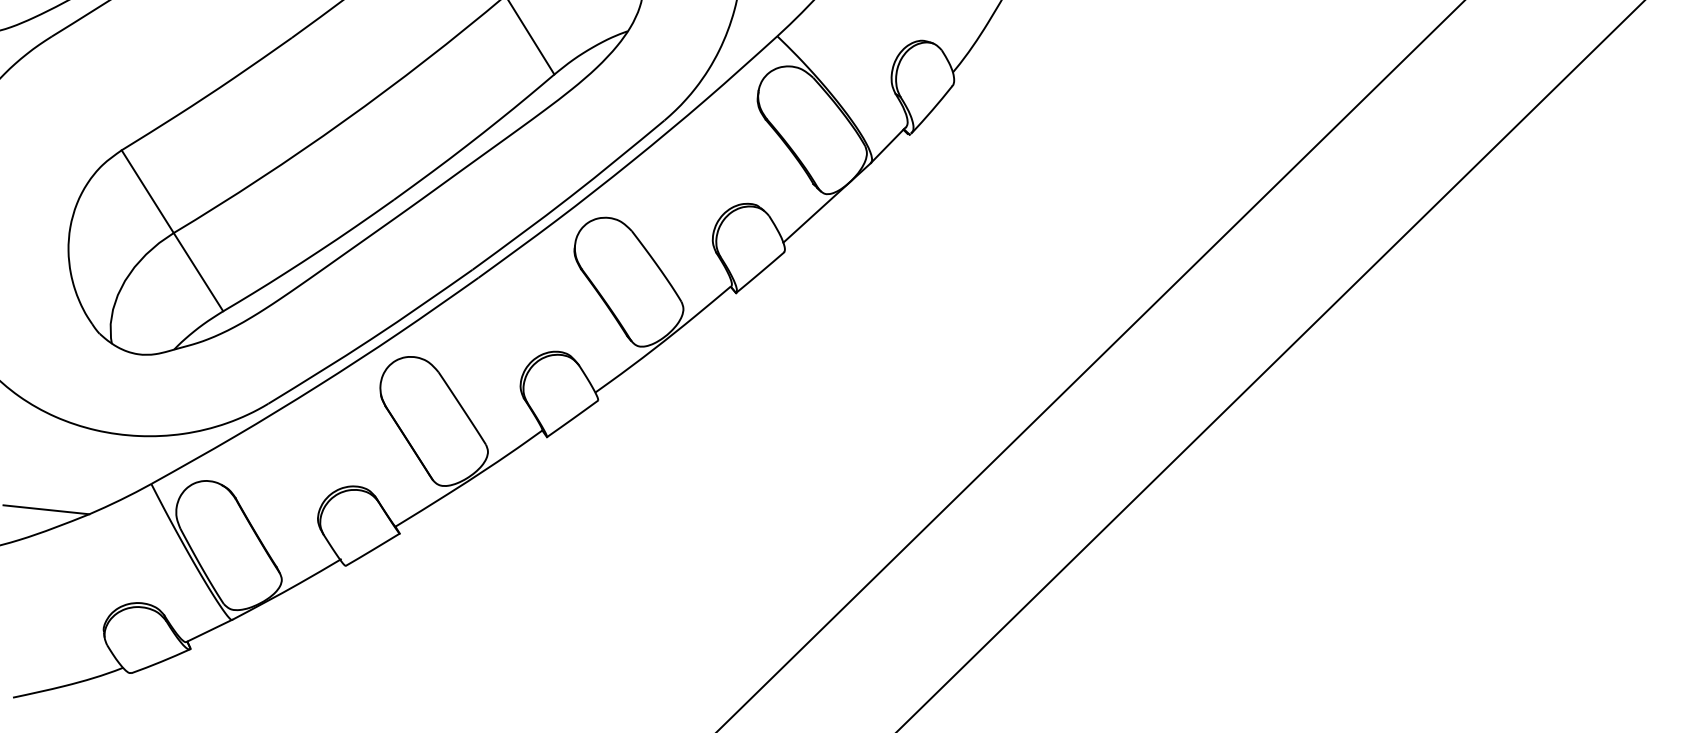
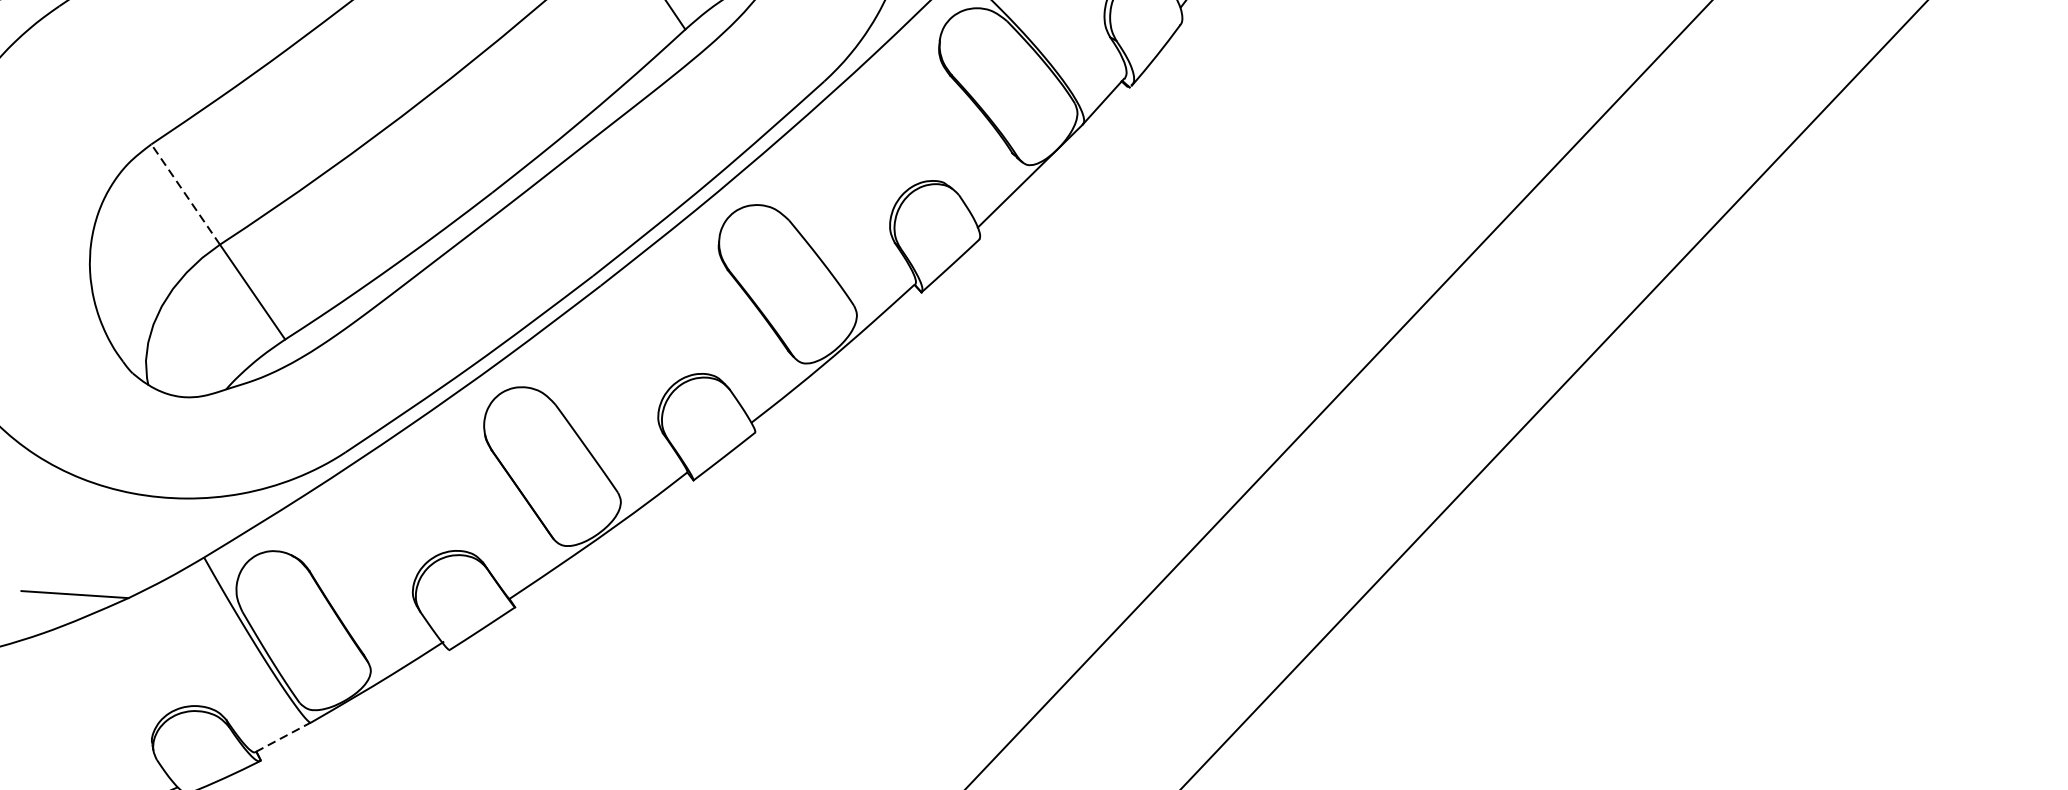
line: (147, 191) -> (185, 194), solid -> dashed
line: (209, 630) -> (283, 736), solid -> dashed

